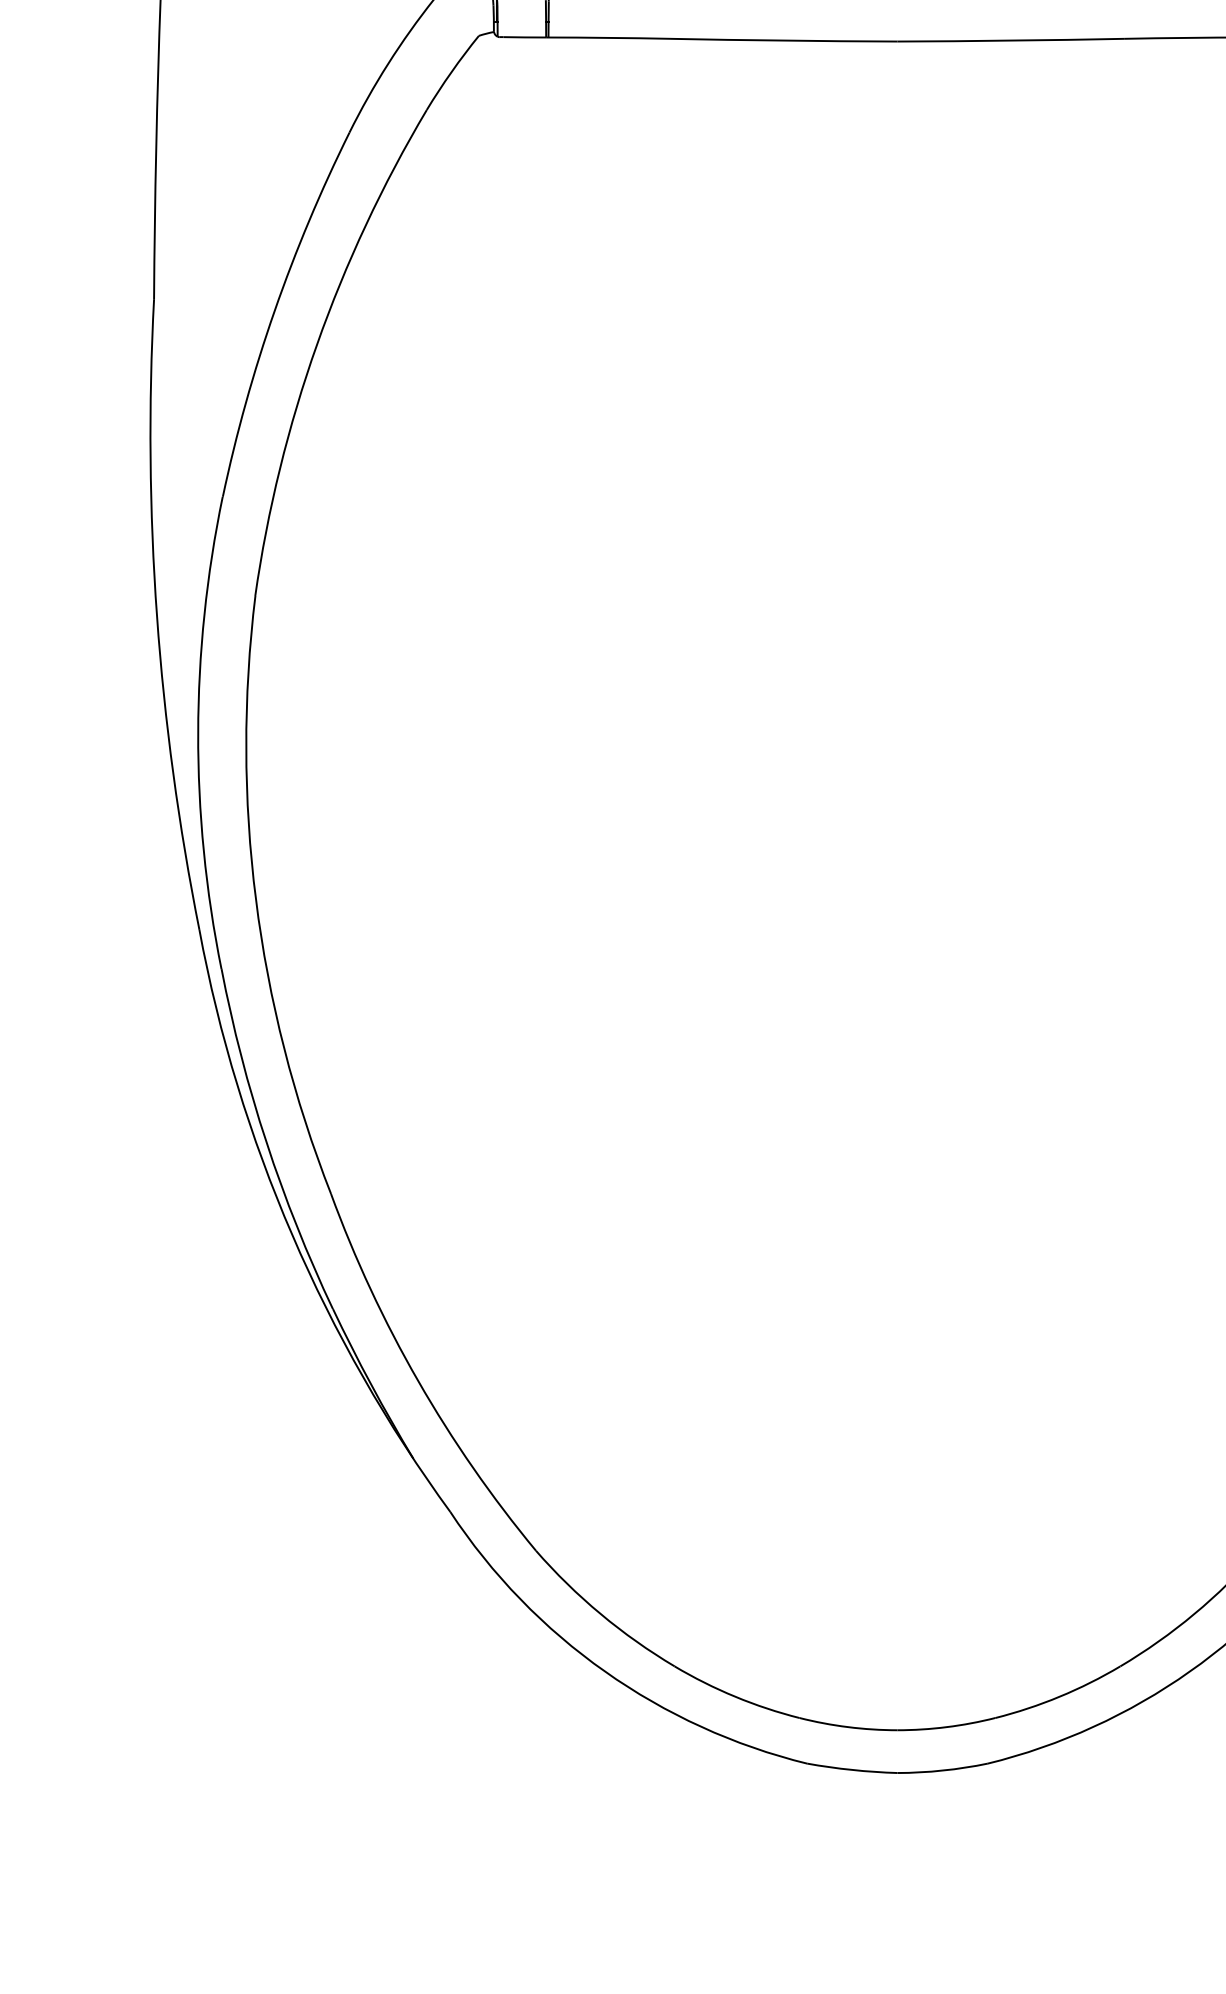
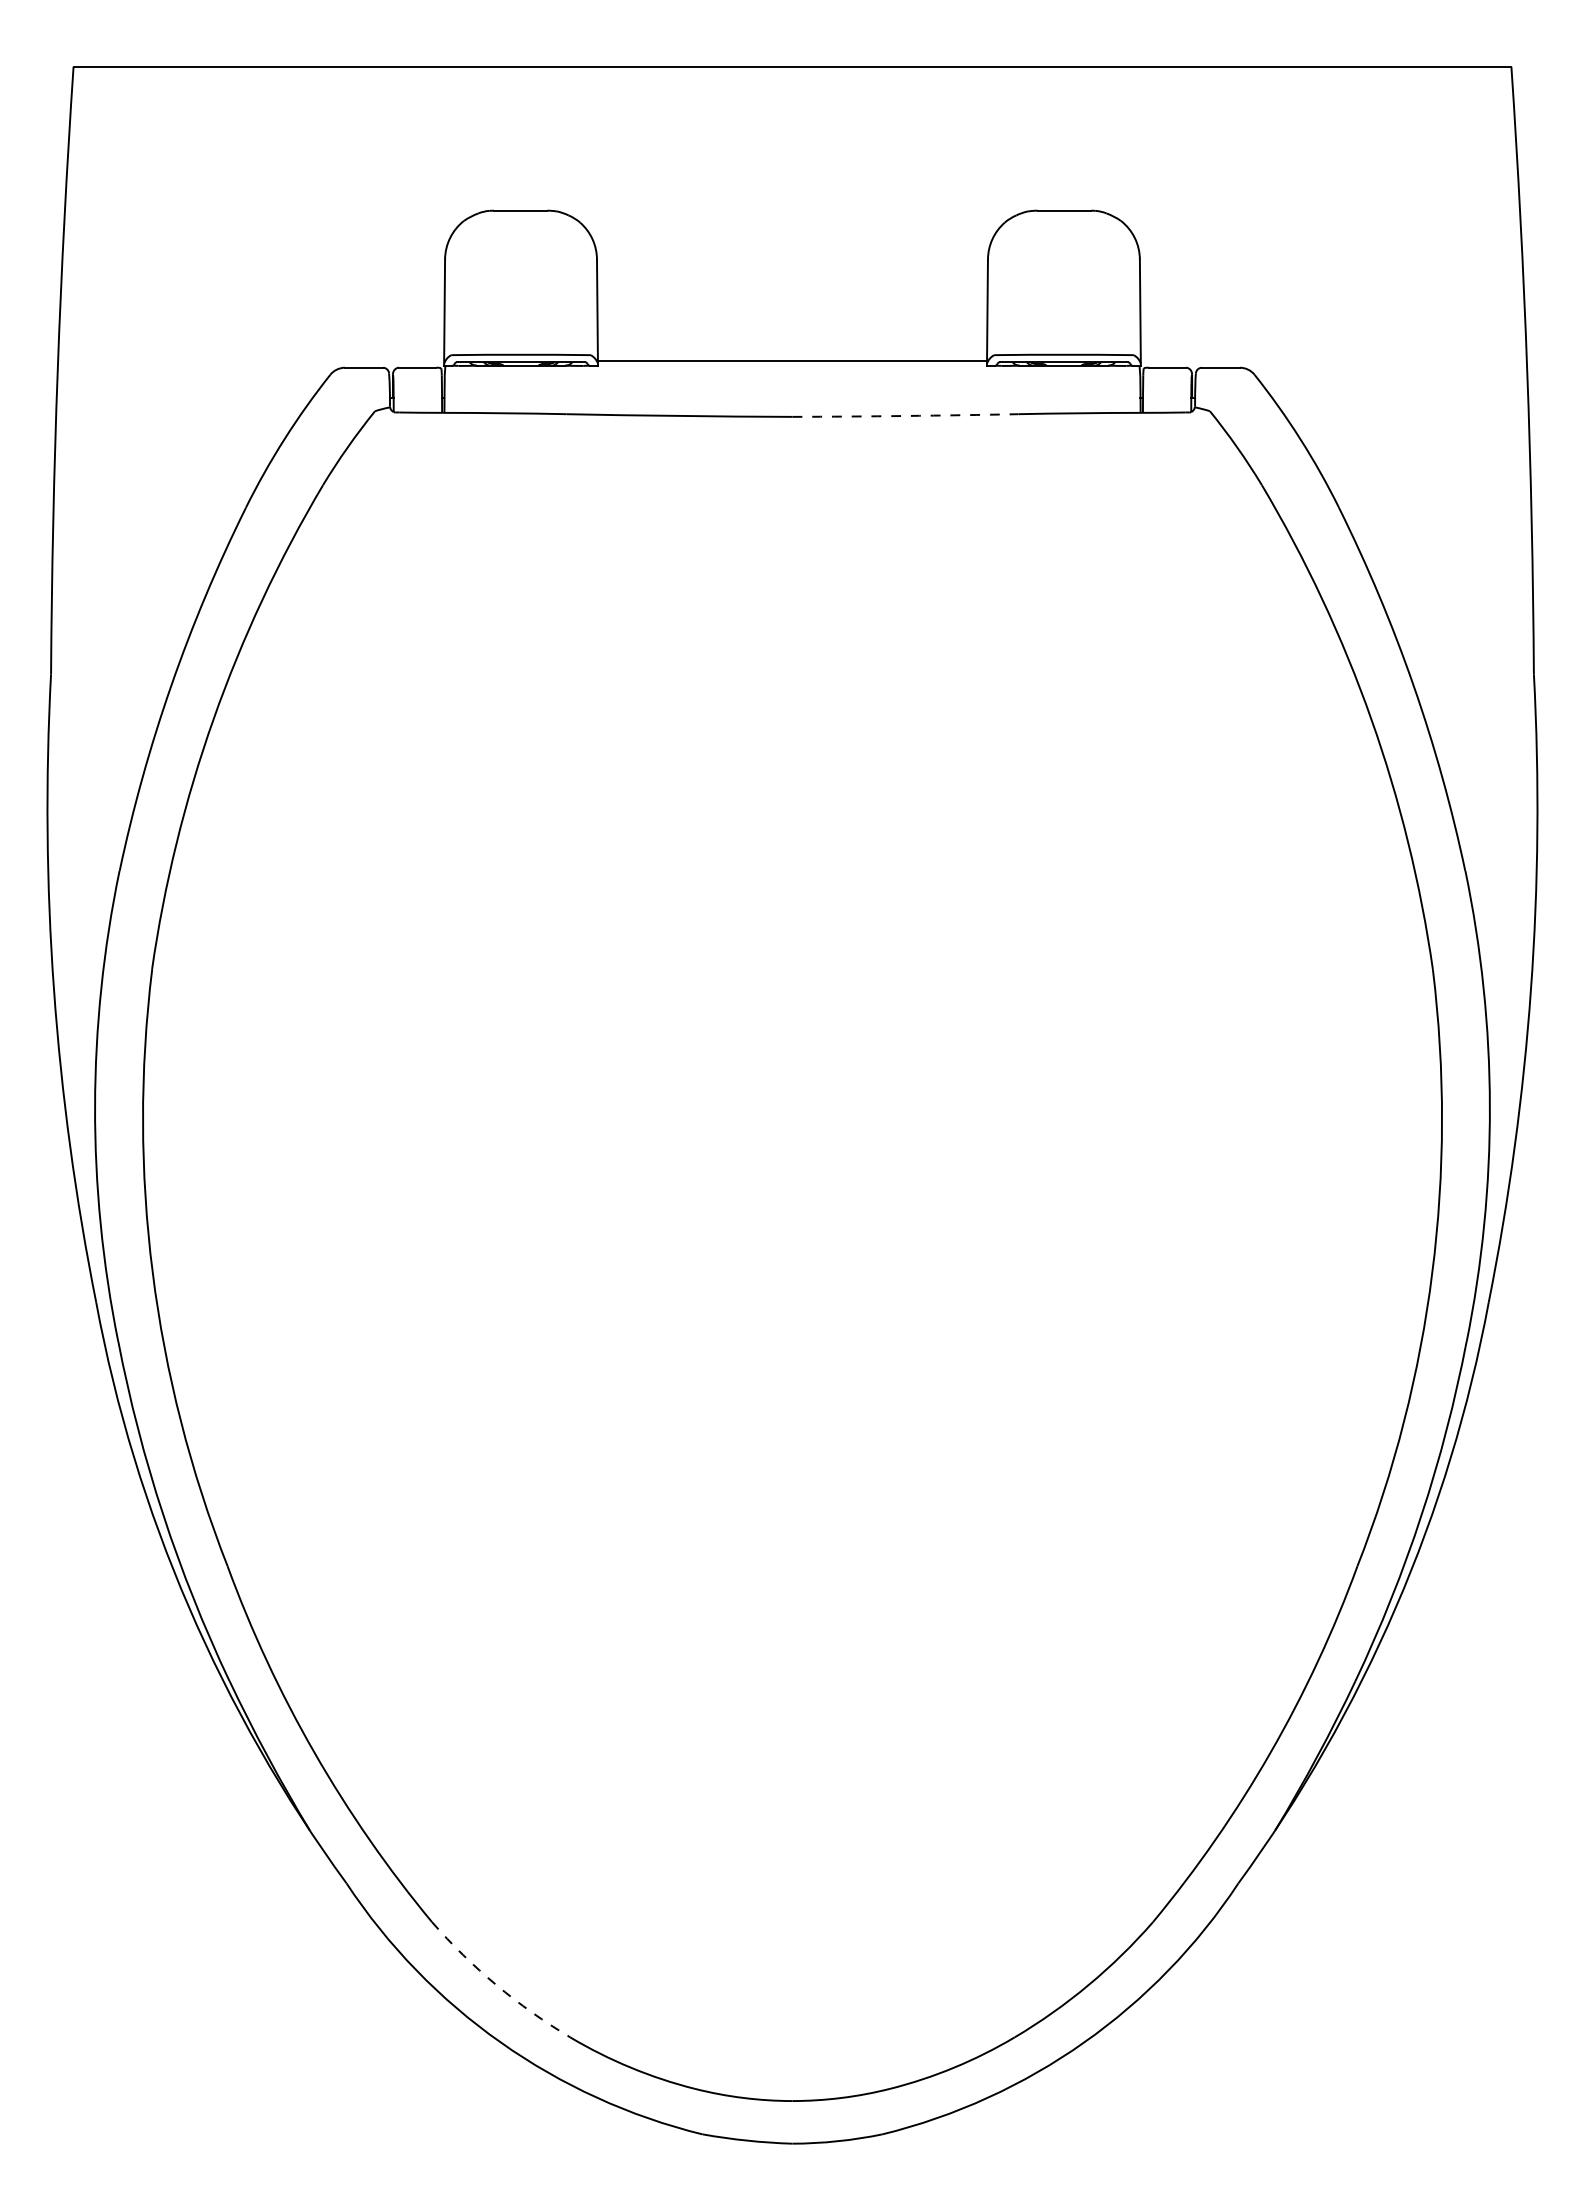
arc: (1010, 40) -> (905, 415), solid -> dashed
arc: (600, 1614) -> (496, 1985), solid -> dashed

